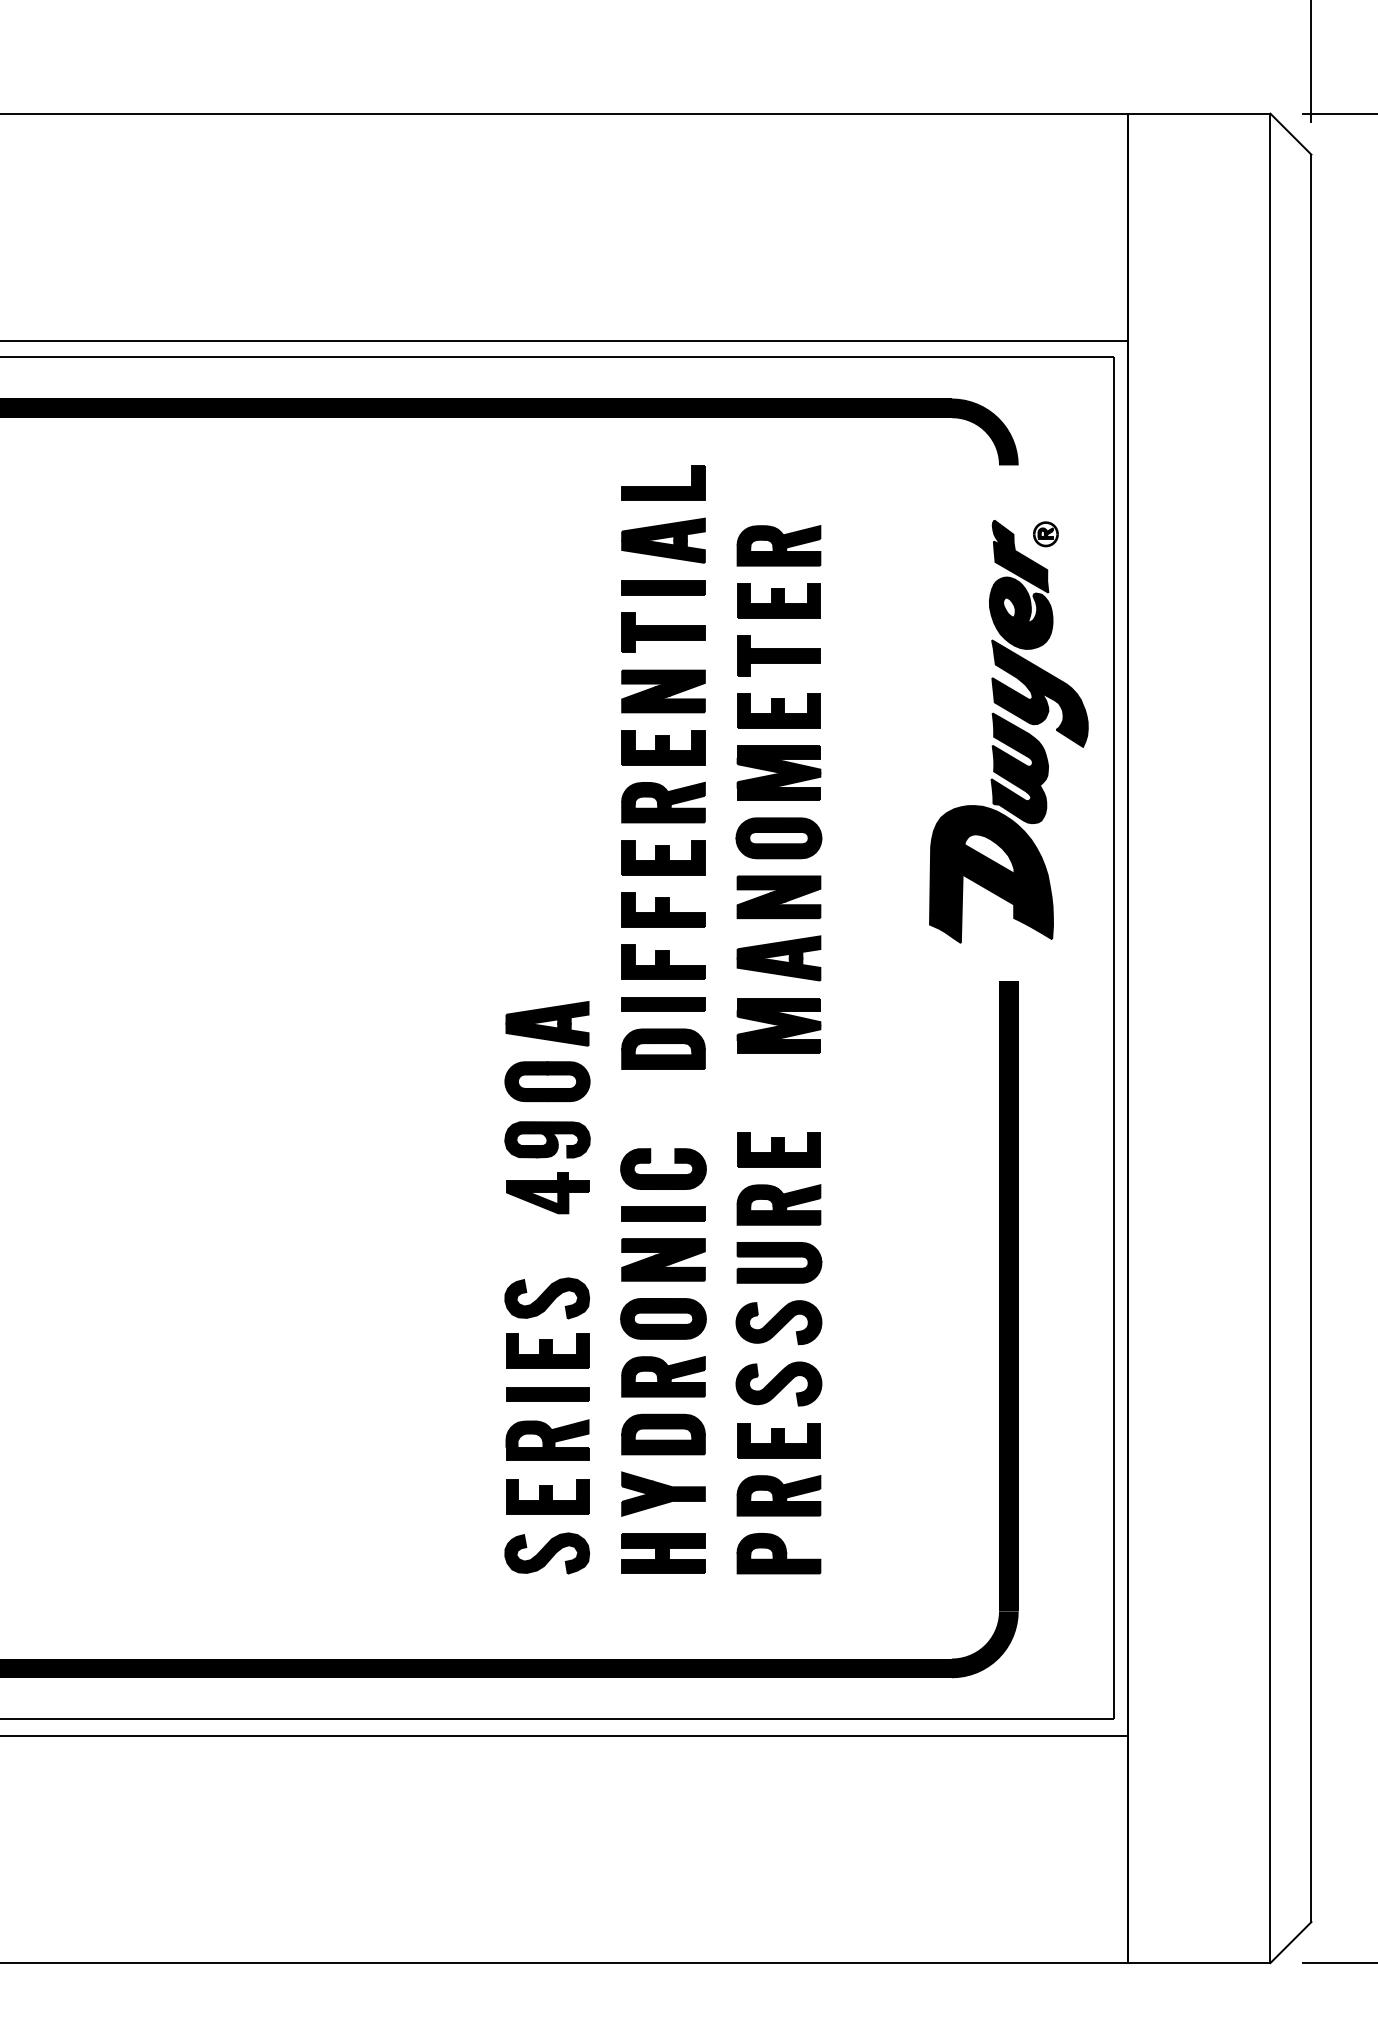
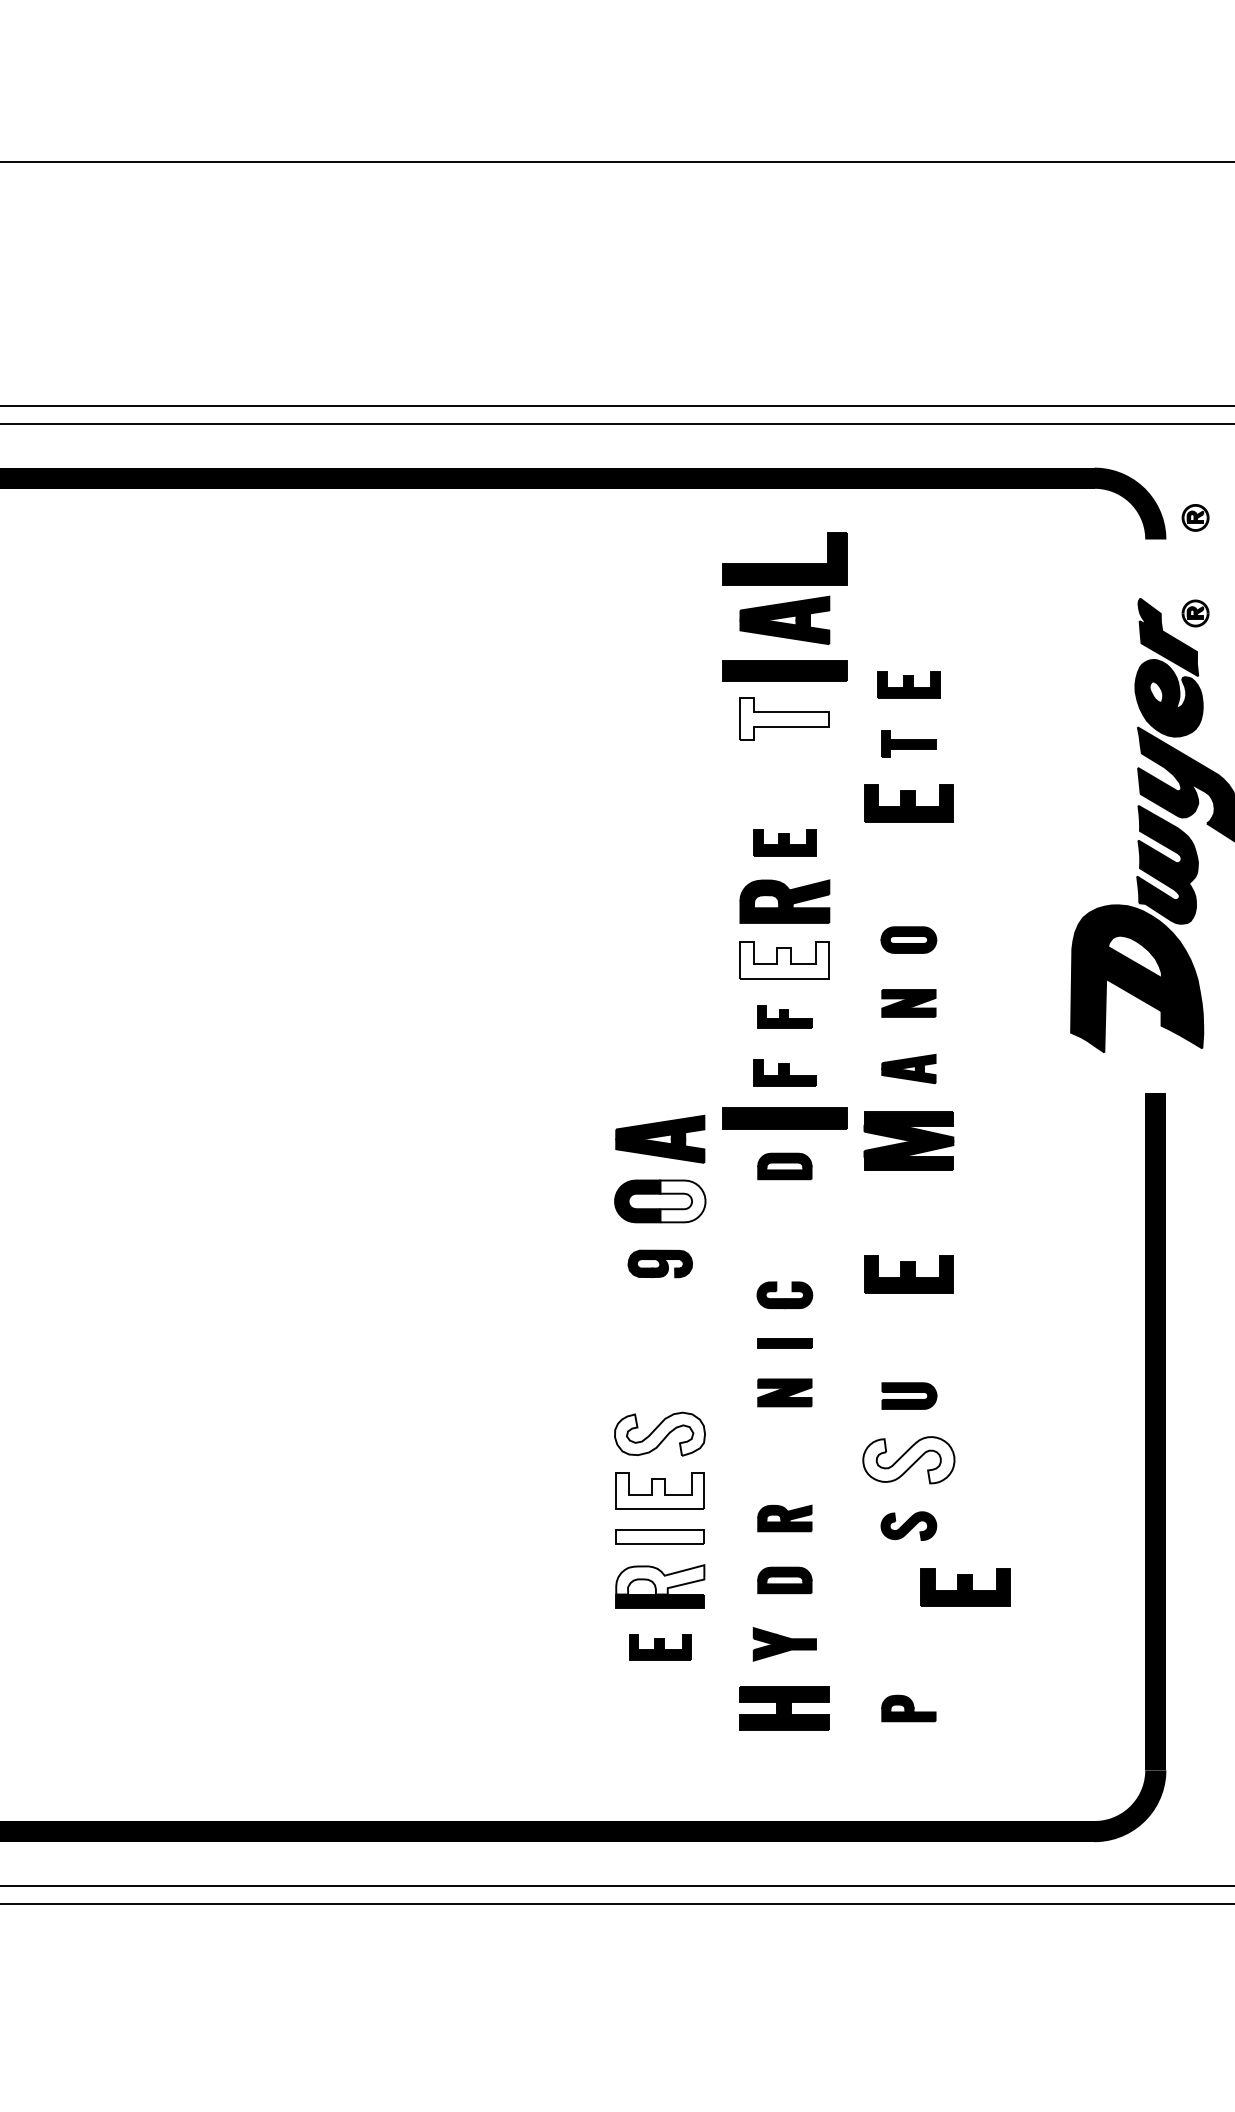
part: (1045, 445) -> (1195, 518), added
part: (663, 482) -> (784, 557), size x1.4
part: (778, 545) -> (908, 625), removed
part: (663, 587) -> (784, 670), size x1.4
part: (778, 600) -> (908, 684), size x0.7
fill: (663, 632) -> (784, 718), removed
part: (778, 655) -> (908, 743), size x0.6
part: (663, 691) -> (784, 782), removed
part: (663, 747) -> (784, 842), size x0.7
part: (778, 772) -> (908, 869), removed
part: (778, 838) -> (908, 940), size x0.6
fill: (663, 857) -> (784, 960), removed
part: (778, 897) -> (908, 1003), size x0.6
part: (663, 909) -> (784, 1016), size x0.6
part: (778, 958) -> (908, 1069), size x0.6
part: (663, 961) -> (784, 1072), size x0.7
part: (663, 1004) -> (784, 1118), size x1.4
part: (663, 1048) -> (784, 1165), size x0.6
fill: (568, 1081) -> (682, 1201), removed
part: (547, 1139) -> (660, 1263), size x0.7
part: (663, 1168) -> (784, 1294), size x0.6
part: (547, 1193) -> (660, 1321), removed
part: (778, 1204) -> (908, 1333), removed
part: (663, 1213) -> (784, 1343), size x0.6
part: (663, 1259) -> (784, 1392), size x0.6
part: (779, 1262) -> (909, 1395), size x0.6
fill: (547, 1298) -> (660, 1434), removed
part: (663, 1318) -> (784, 1455), removed
fill: (778, 1322) -> (908, 1460), removed
fill: (547, 1350) -> (660, 1490), removed
part: (663, 1376) -> (784, 1518), size x0.6
part: (778, 1383) -> (908, 1525), size x0.6
fill: (547, 1394) -> (660, 1537), removed
fill: (547, 1433) -> (660, 1579), removed
part: (663, 1434) -> (784, 1580), size x0.6
part: (778, 1440) -> (965, 1586), moved
part: (663, 1493) -> (784, 1643), size x0.7
part: (778, 1495) -> (908, 1645), removed
part: (547, 1496) -> (660, 1646), size x0.7
part: (547, 1553) -> (660, 1708), removed
part: (778, 1553) -> (908, 1708), size x0.6

